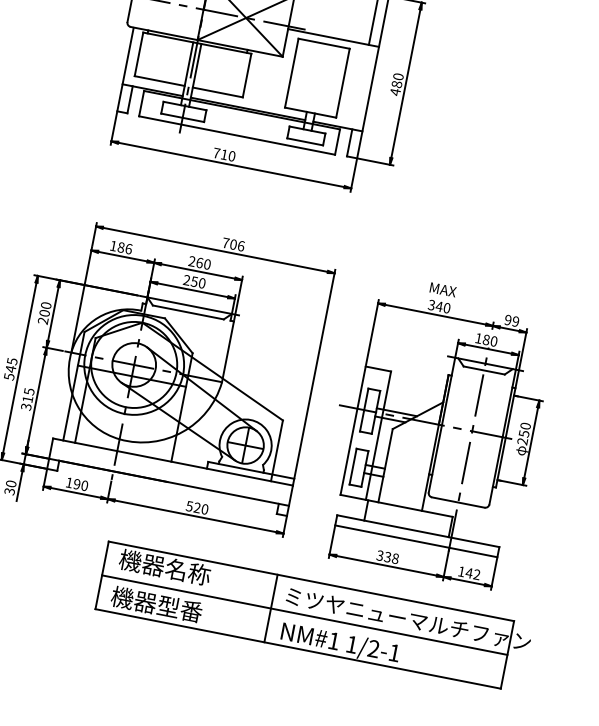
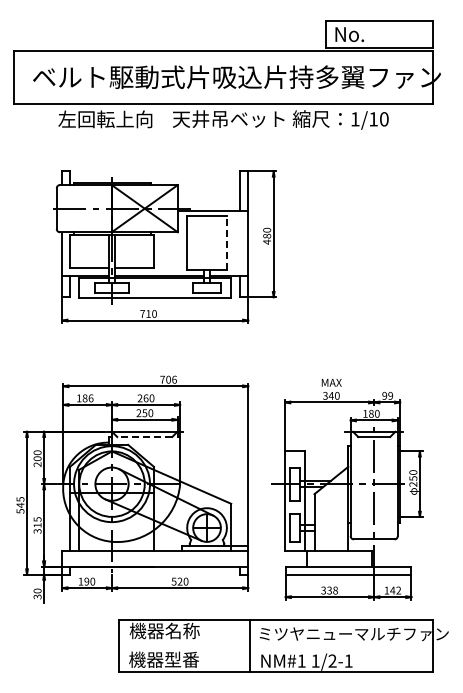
line: (342, 83) -> (226, 243), solid -> dashed
line: (187, 313) -> (144, 437), solid -> dashed
line: (303, 615) -> (275, 646), removed

